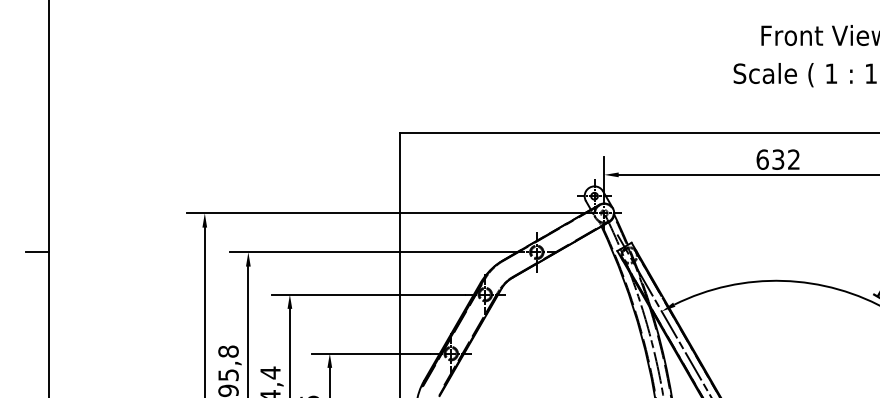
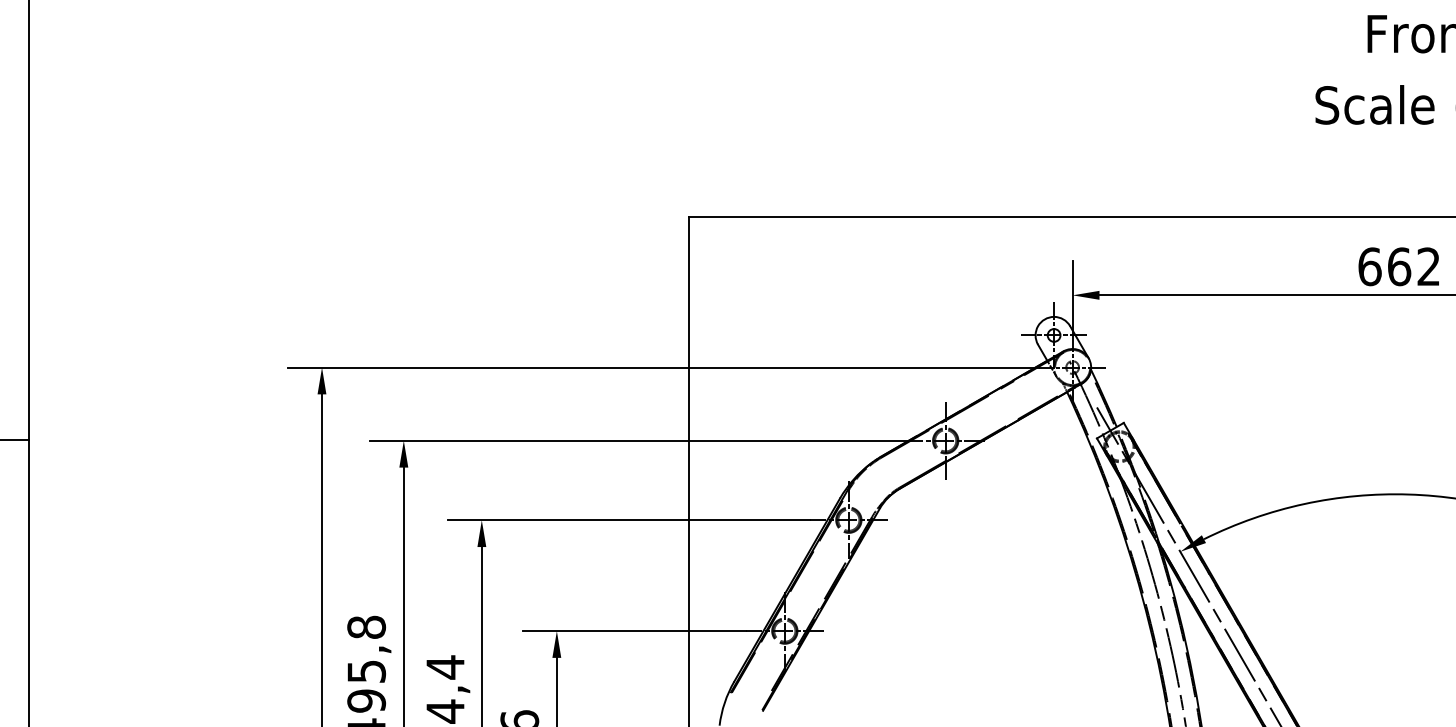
text: (778, 159) -> (1399, 266), 632 -> 662

